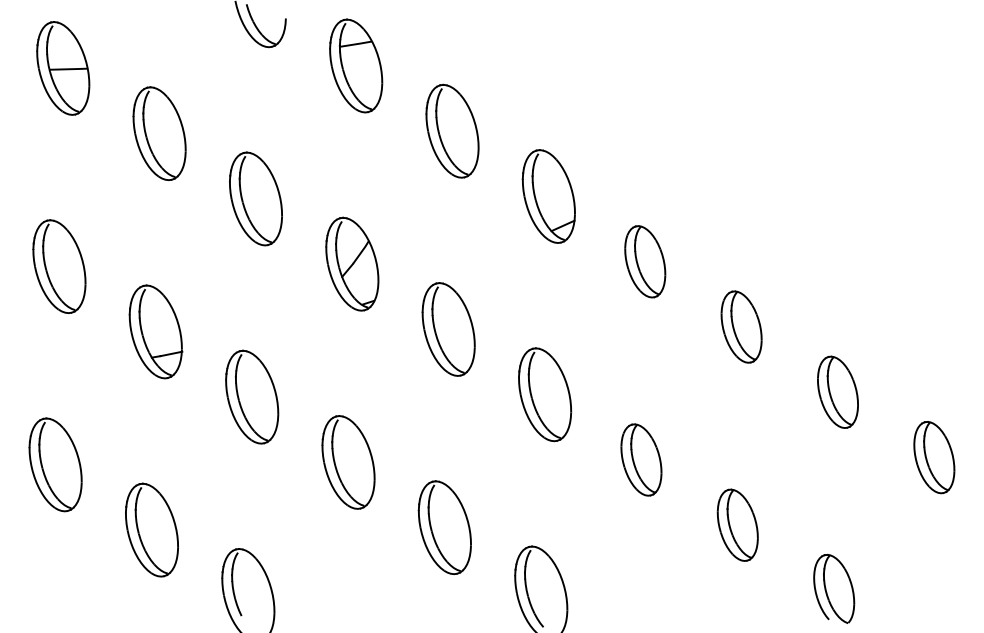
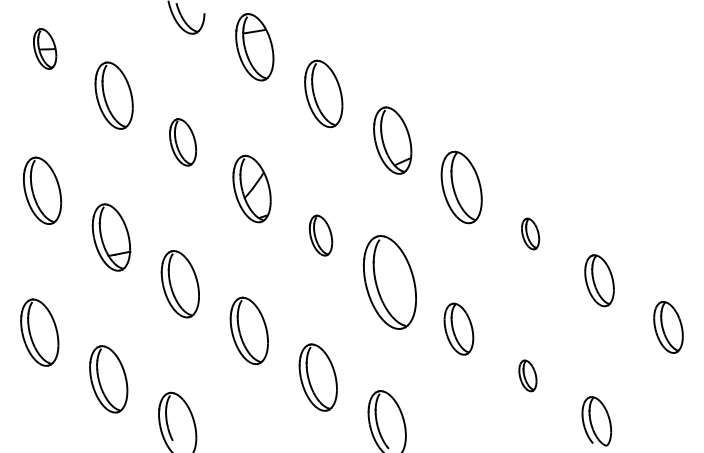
part: (62, 67) -> (44, 48), size x0.6
part: (255, 199) -> (182, 142), size x0.7
part: (645, 260) -> (461, 186), size x1.4
part: (741, 326) -> (530, 233), size x0.6
part: (447, 329) -> (320, 235), size x0.6
part: (544, 394) -> (389, 282), size x1.4
part: (737, 524) -> (527, 375), size x0.6

